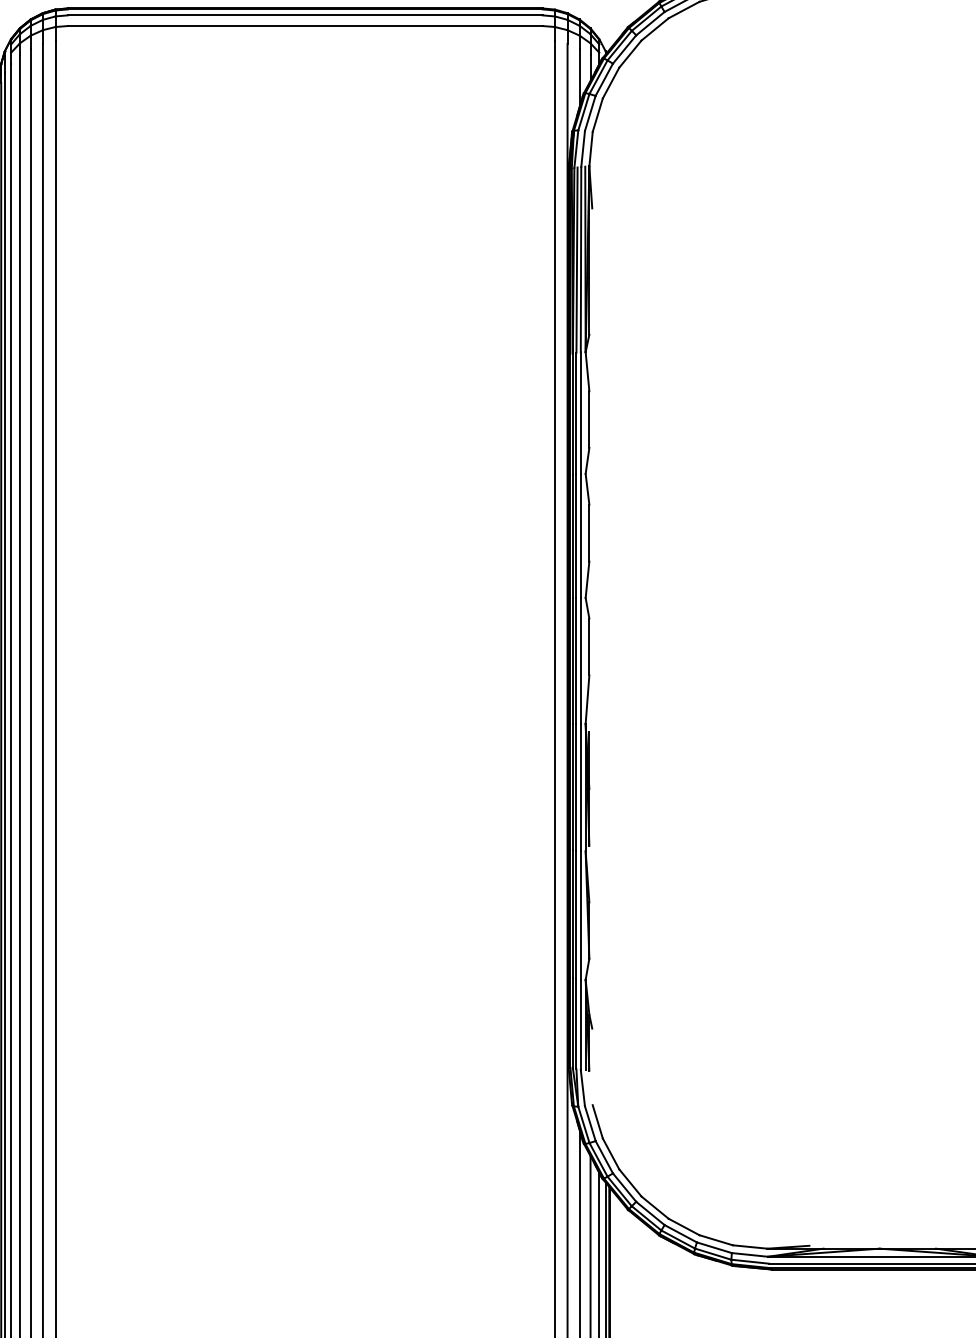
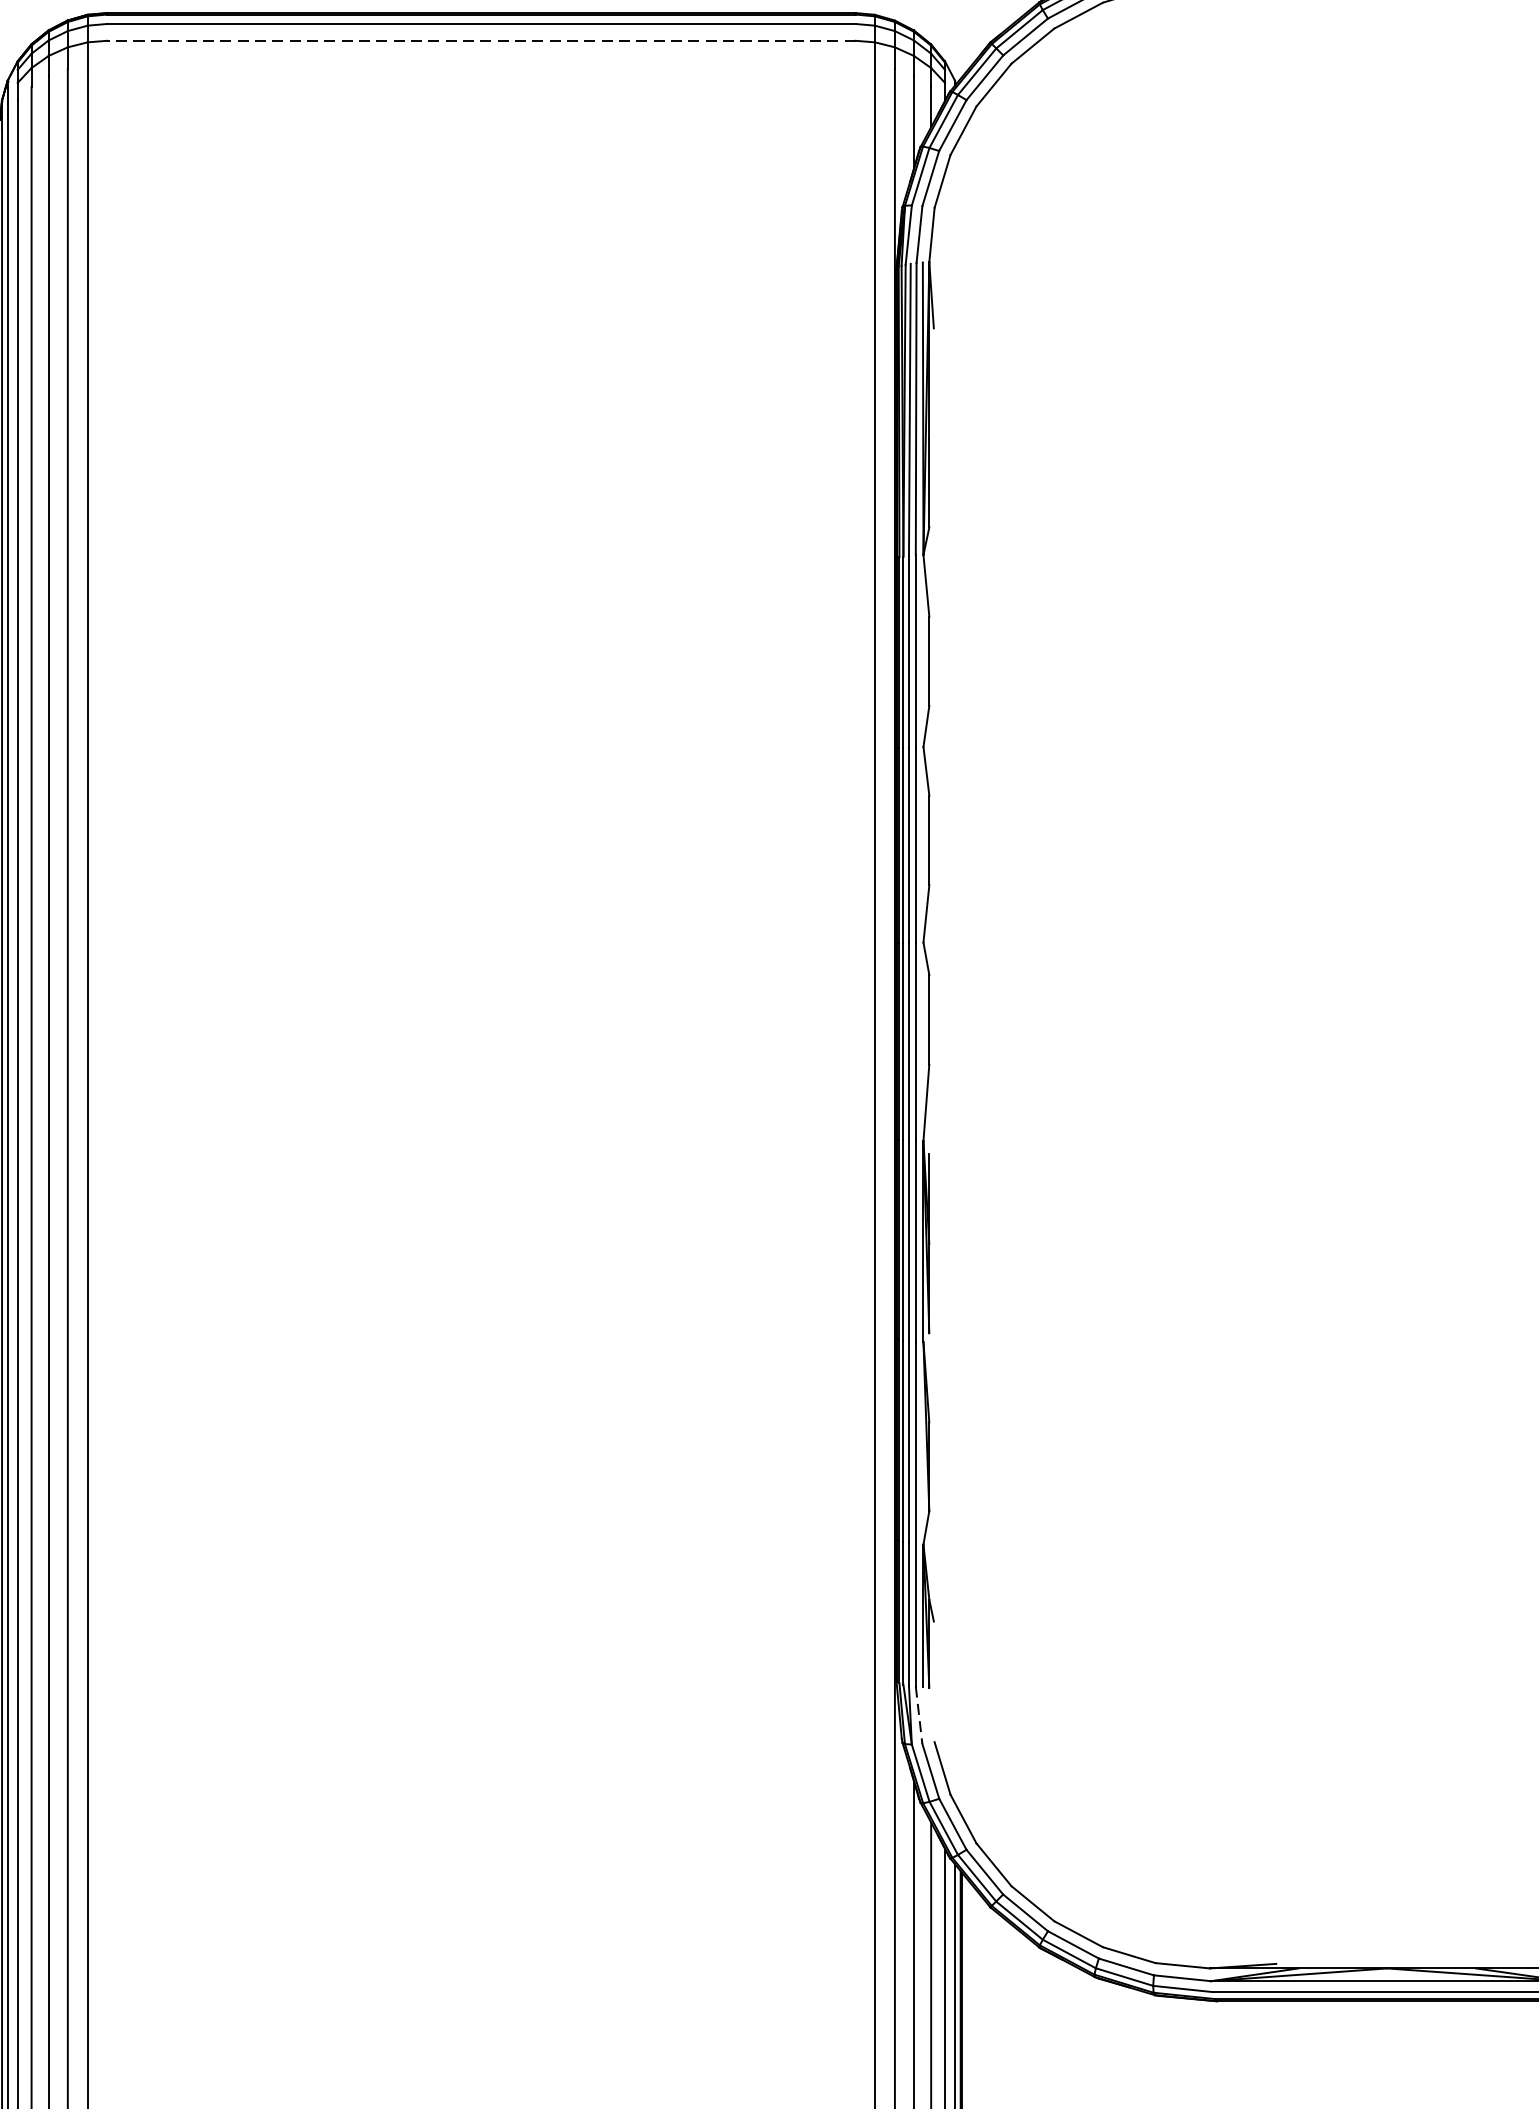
line: (304, 26) -> (480, 41), solid -> dashed
line: (582, 1088) -> (918, 1715), solid -> dashed

